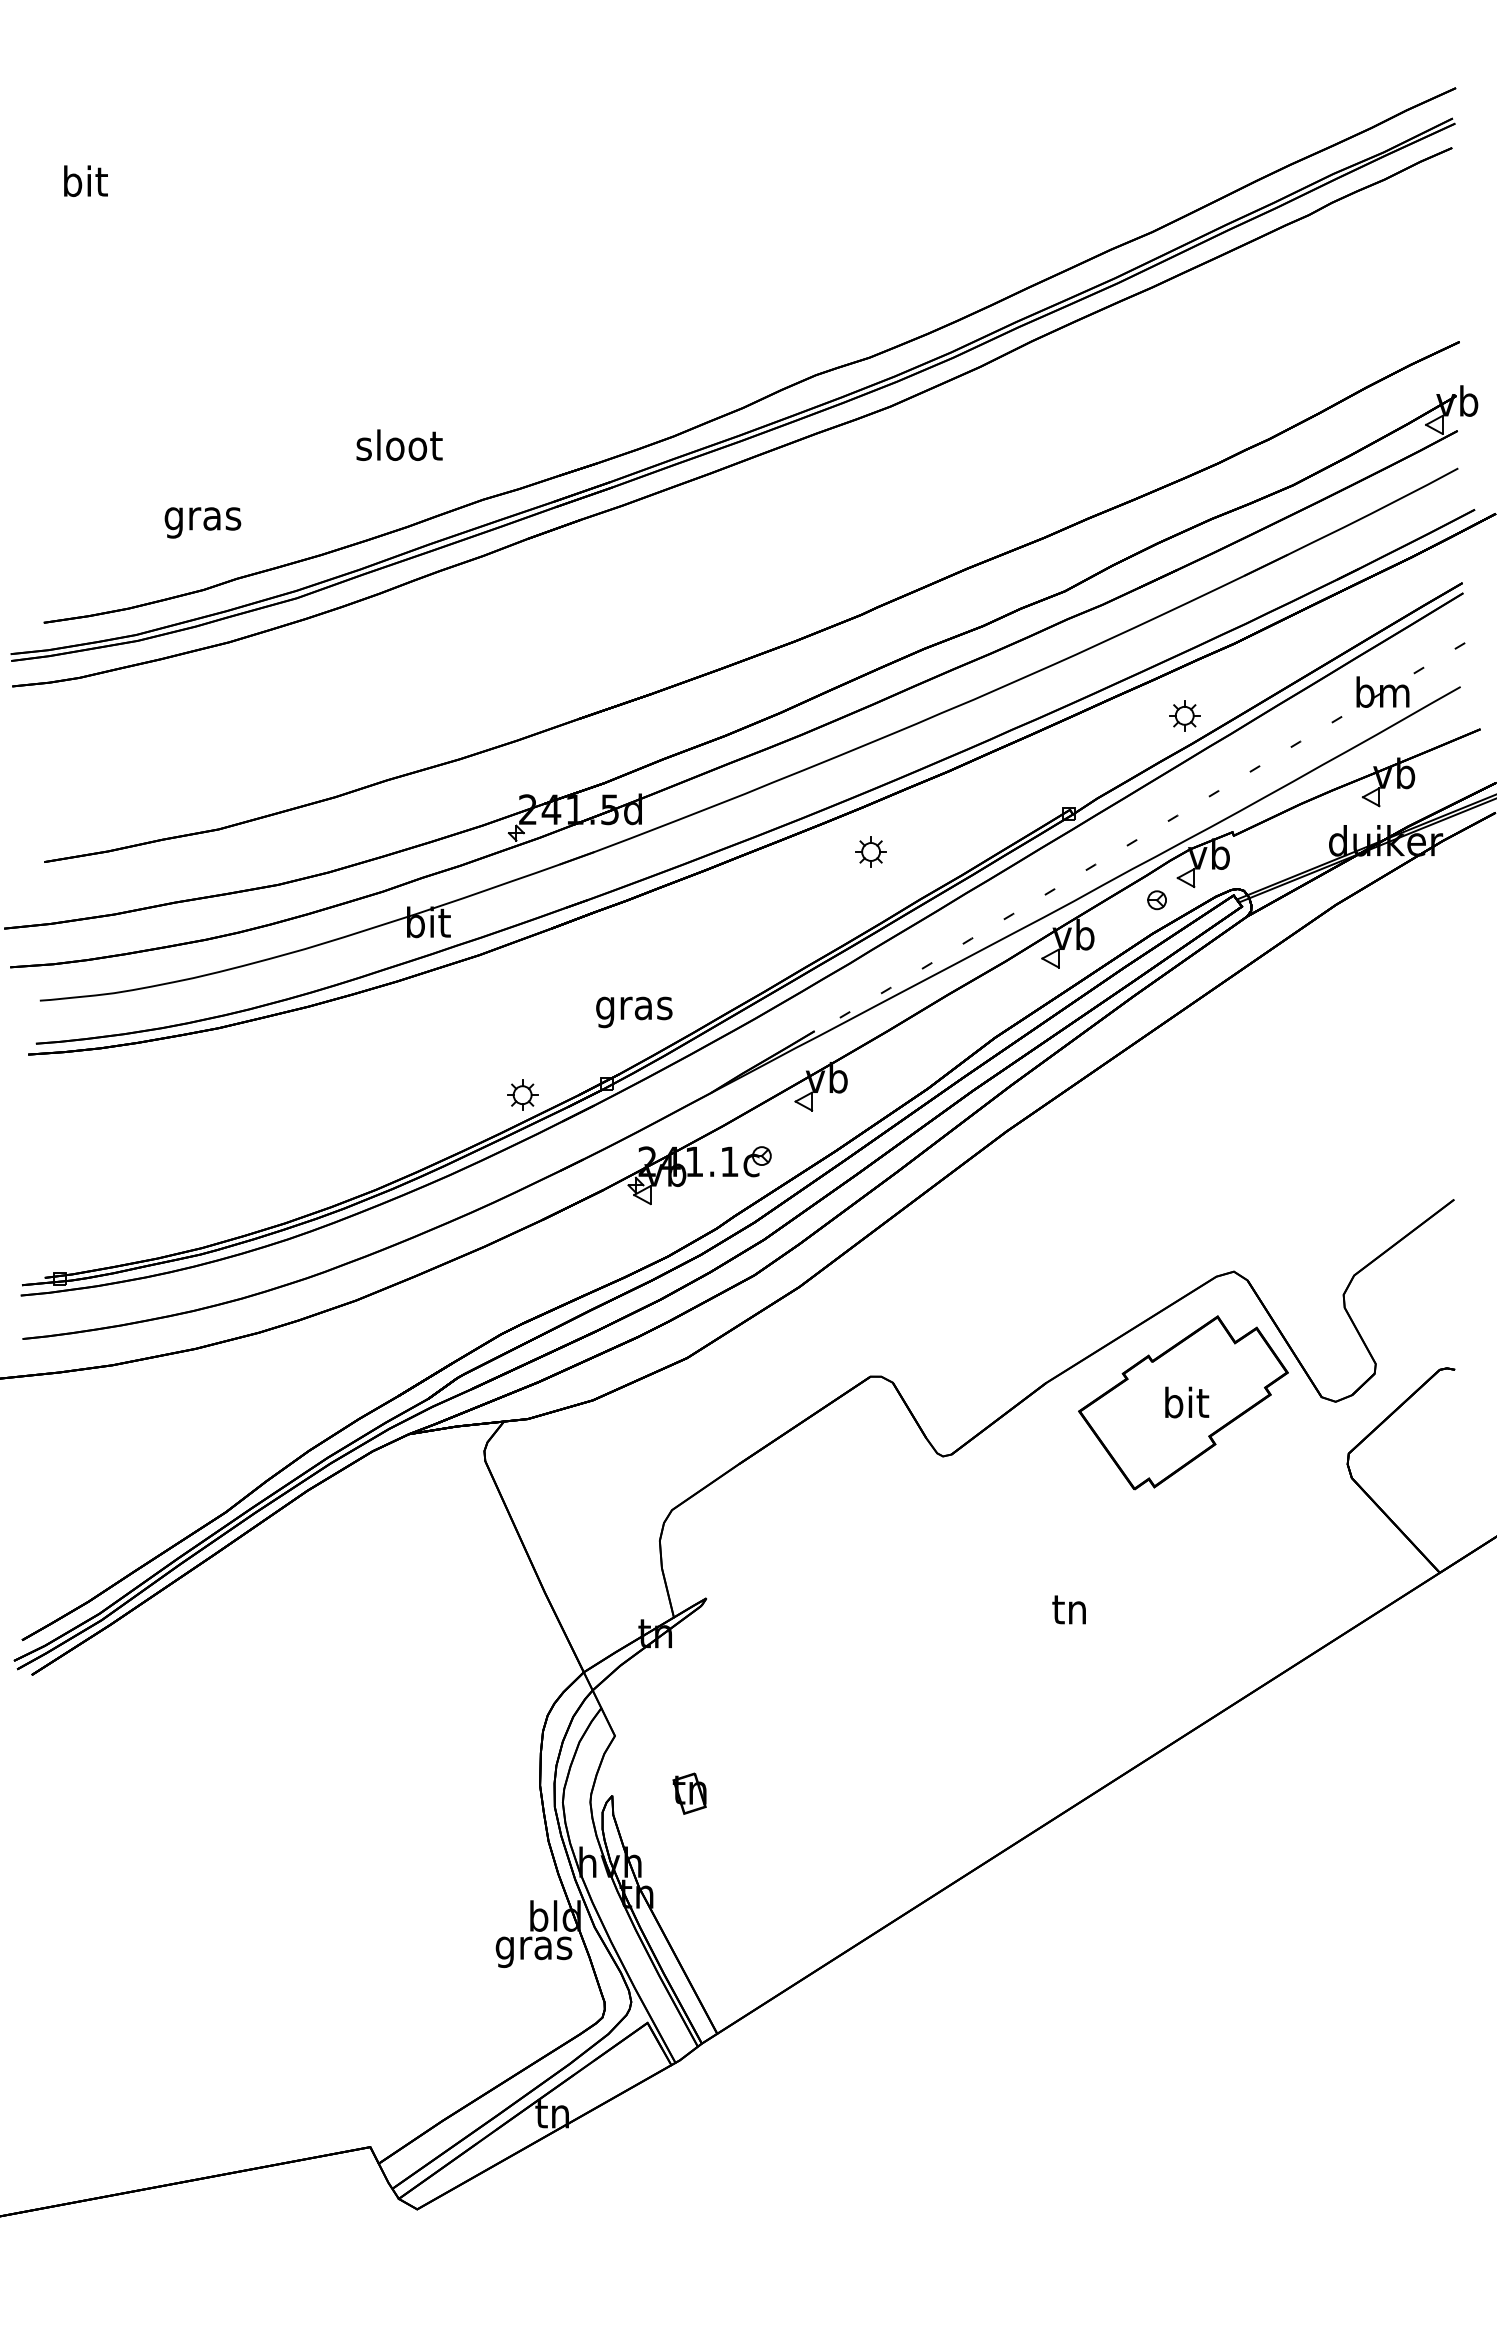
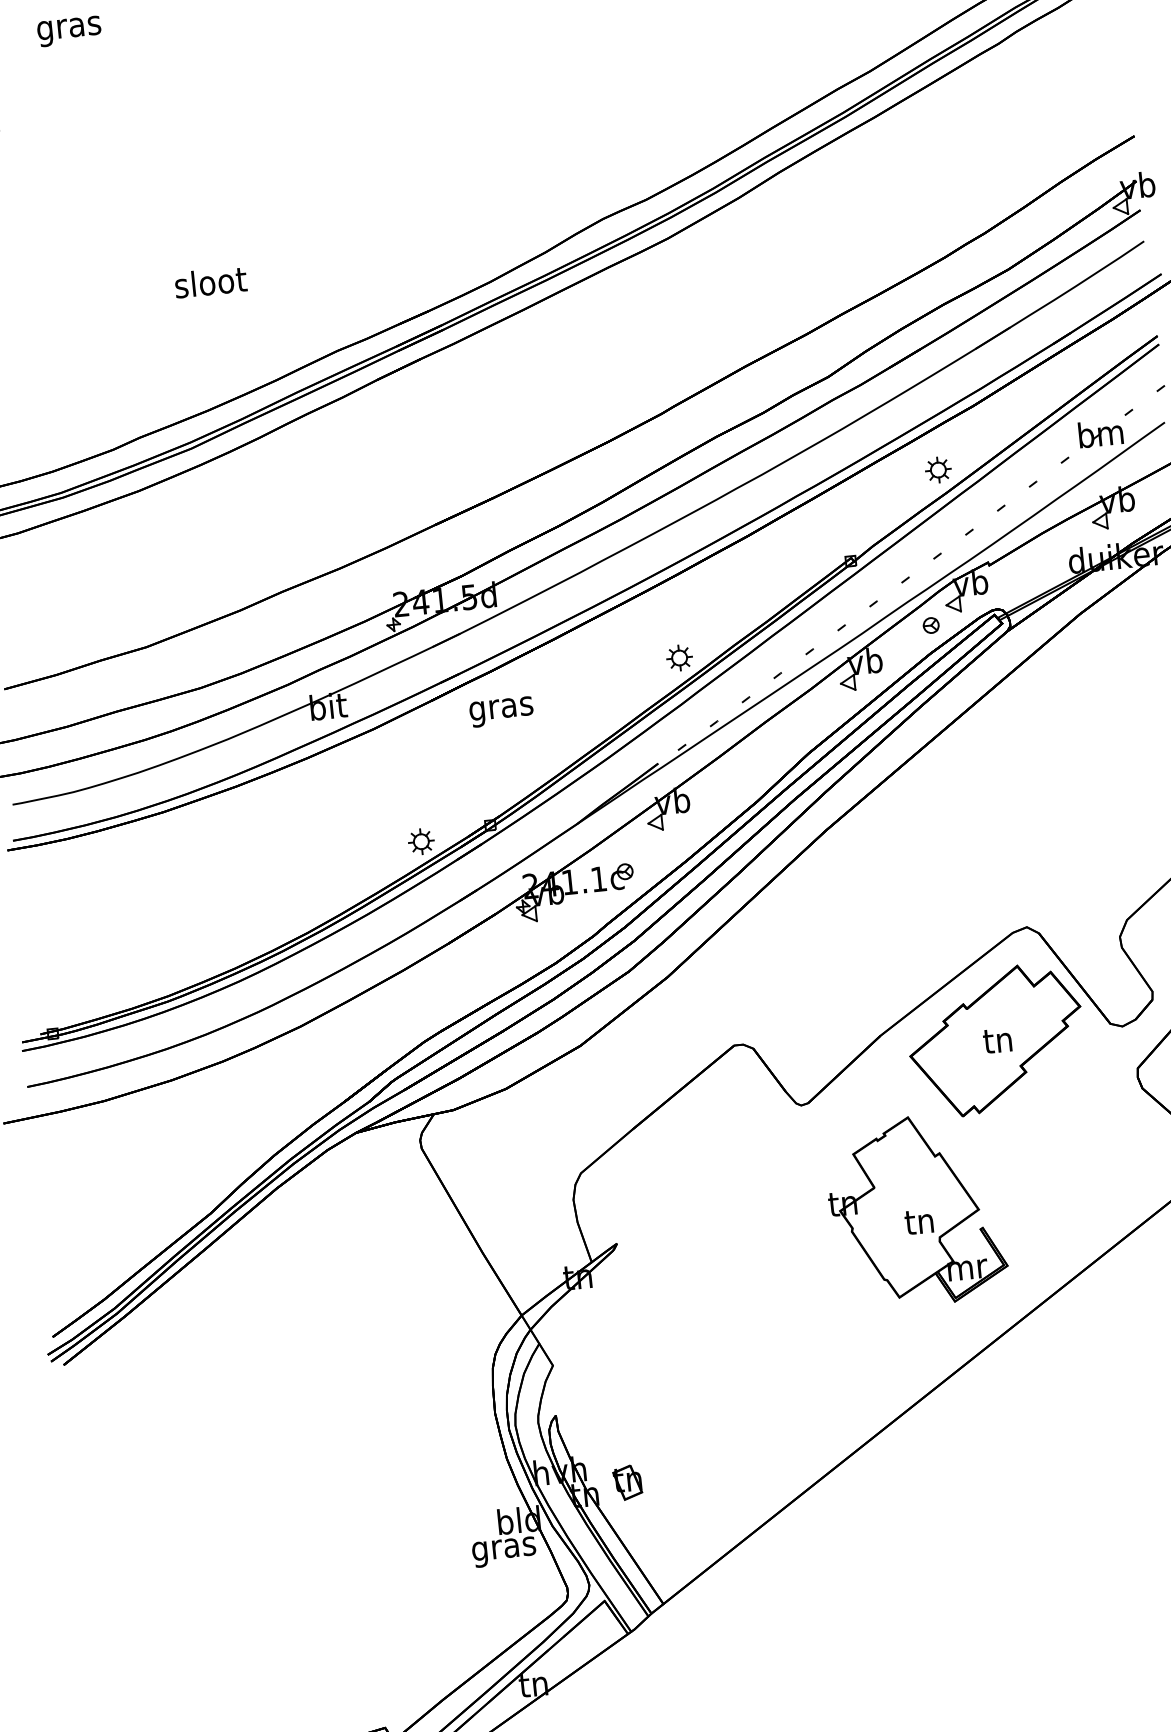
text: (399, 444) -> (210, 281), moved
text: (202, 522) -> (69, 31), moved
part: (870, 851) -> (679, 657), moved
text: (634, 1012) -> (501, 712), moved
text: (1187, 1402) -> (999, 1039), bit -> tn
part: (1066, 1596) -> (915, 1211), added
part: (689, 1793) -> (627, 1482), moved

